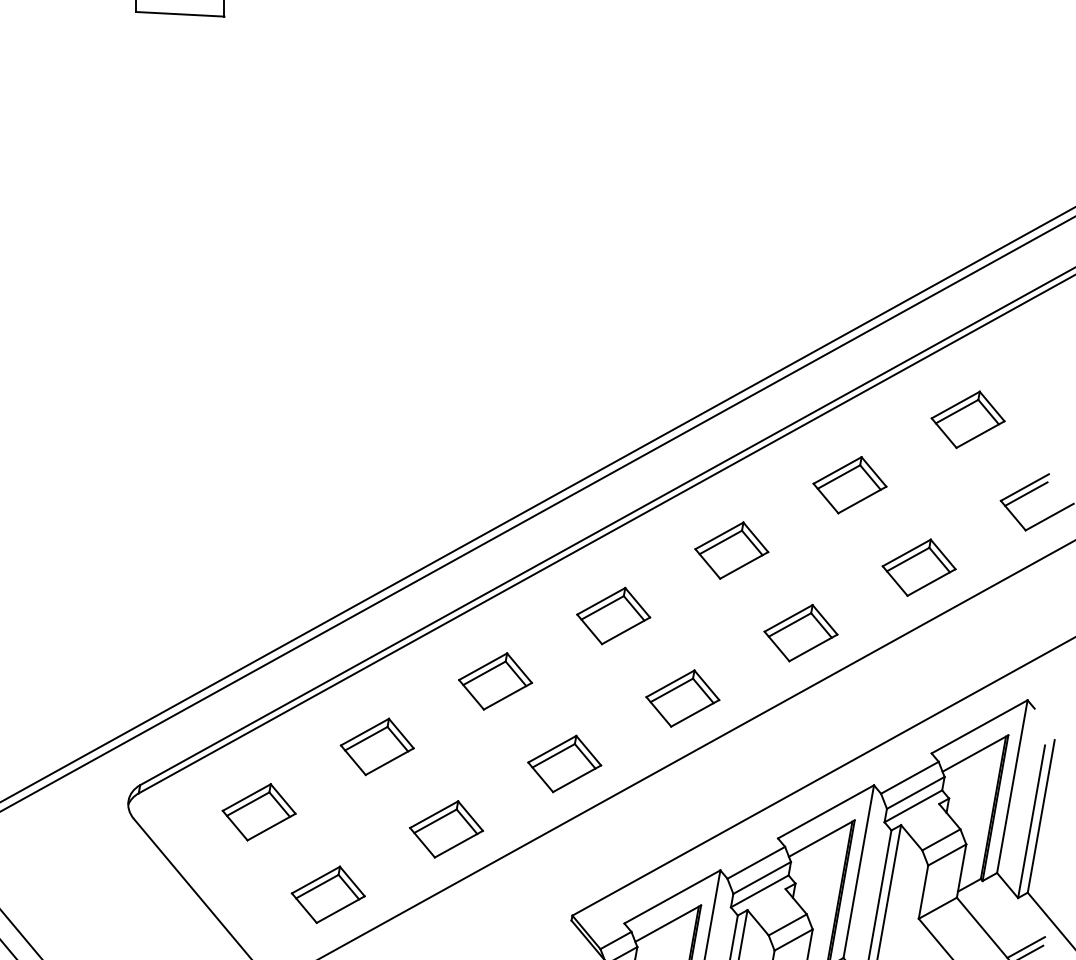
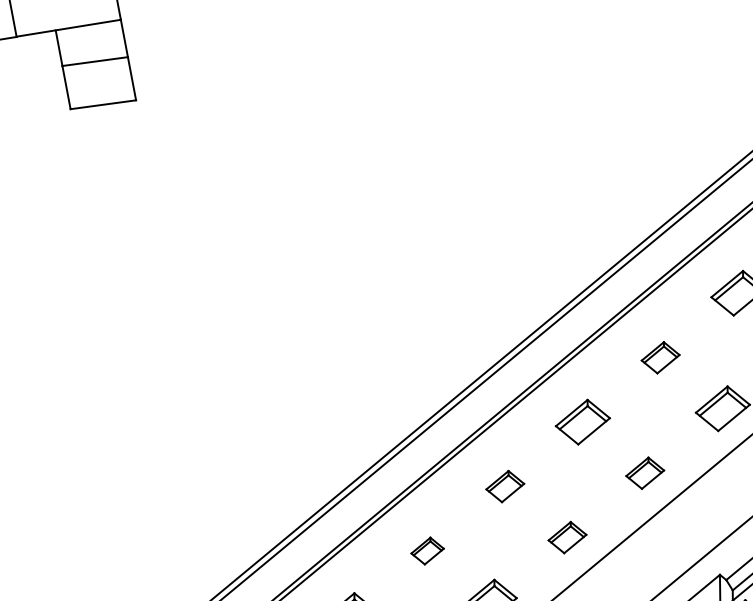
part: (849, 485) -> (660, 358), size x0.7
part: (613, 615) -> (505, 486), size x0.7
part: (800, 633) -> (644, 473), size x0.7
part: (495, 681) -> (427, 551), size x0.6
part: (682, 698) -> (567, 537), size x0.7

